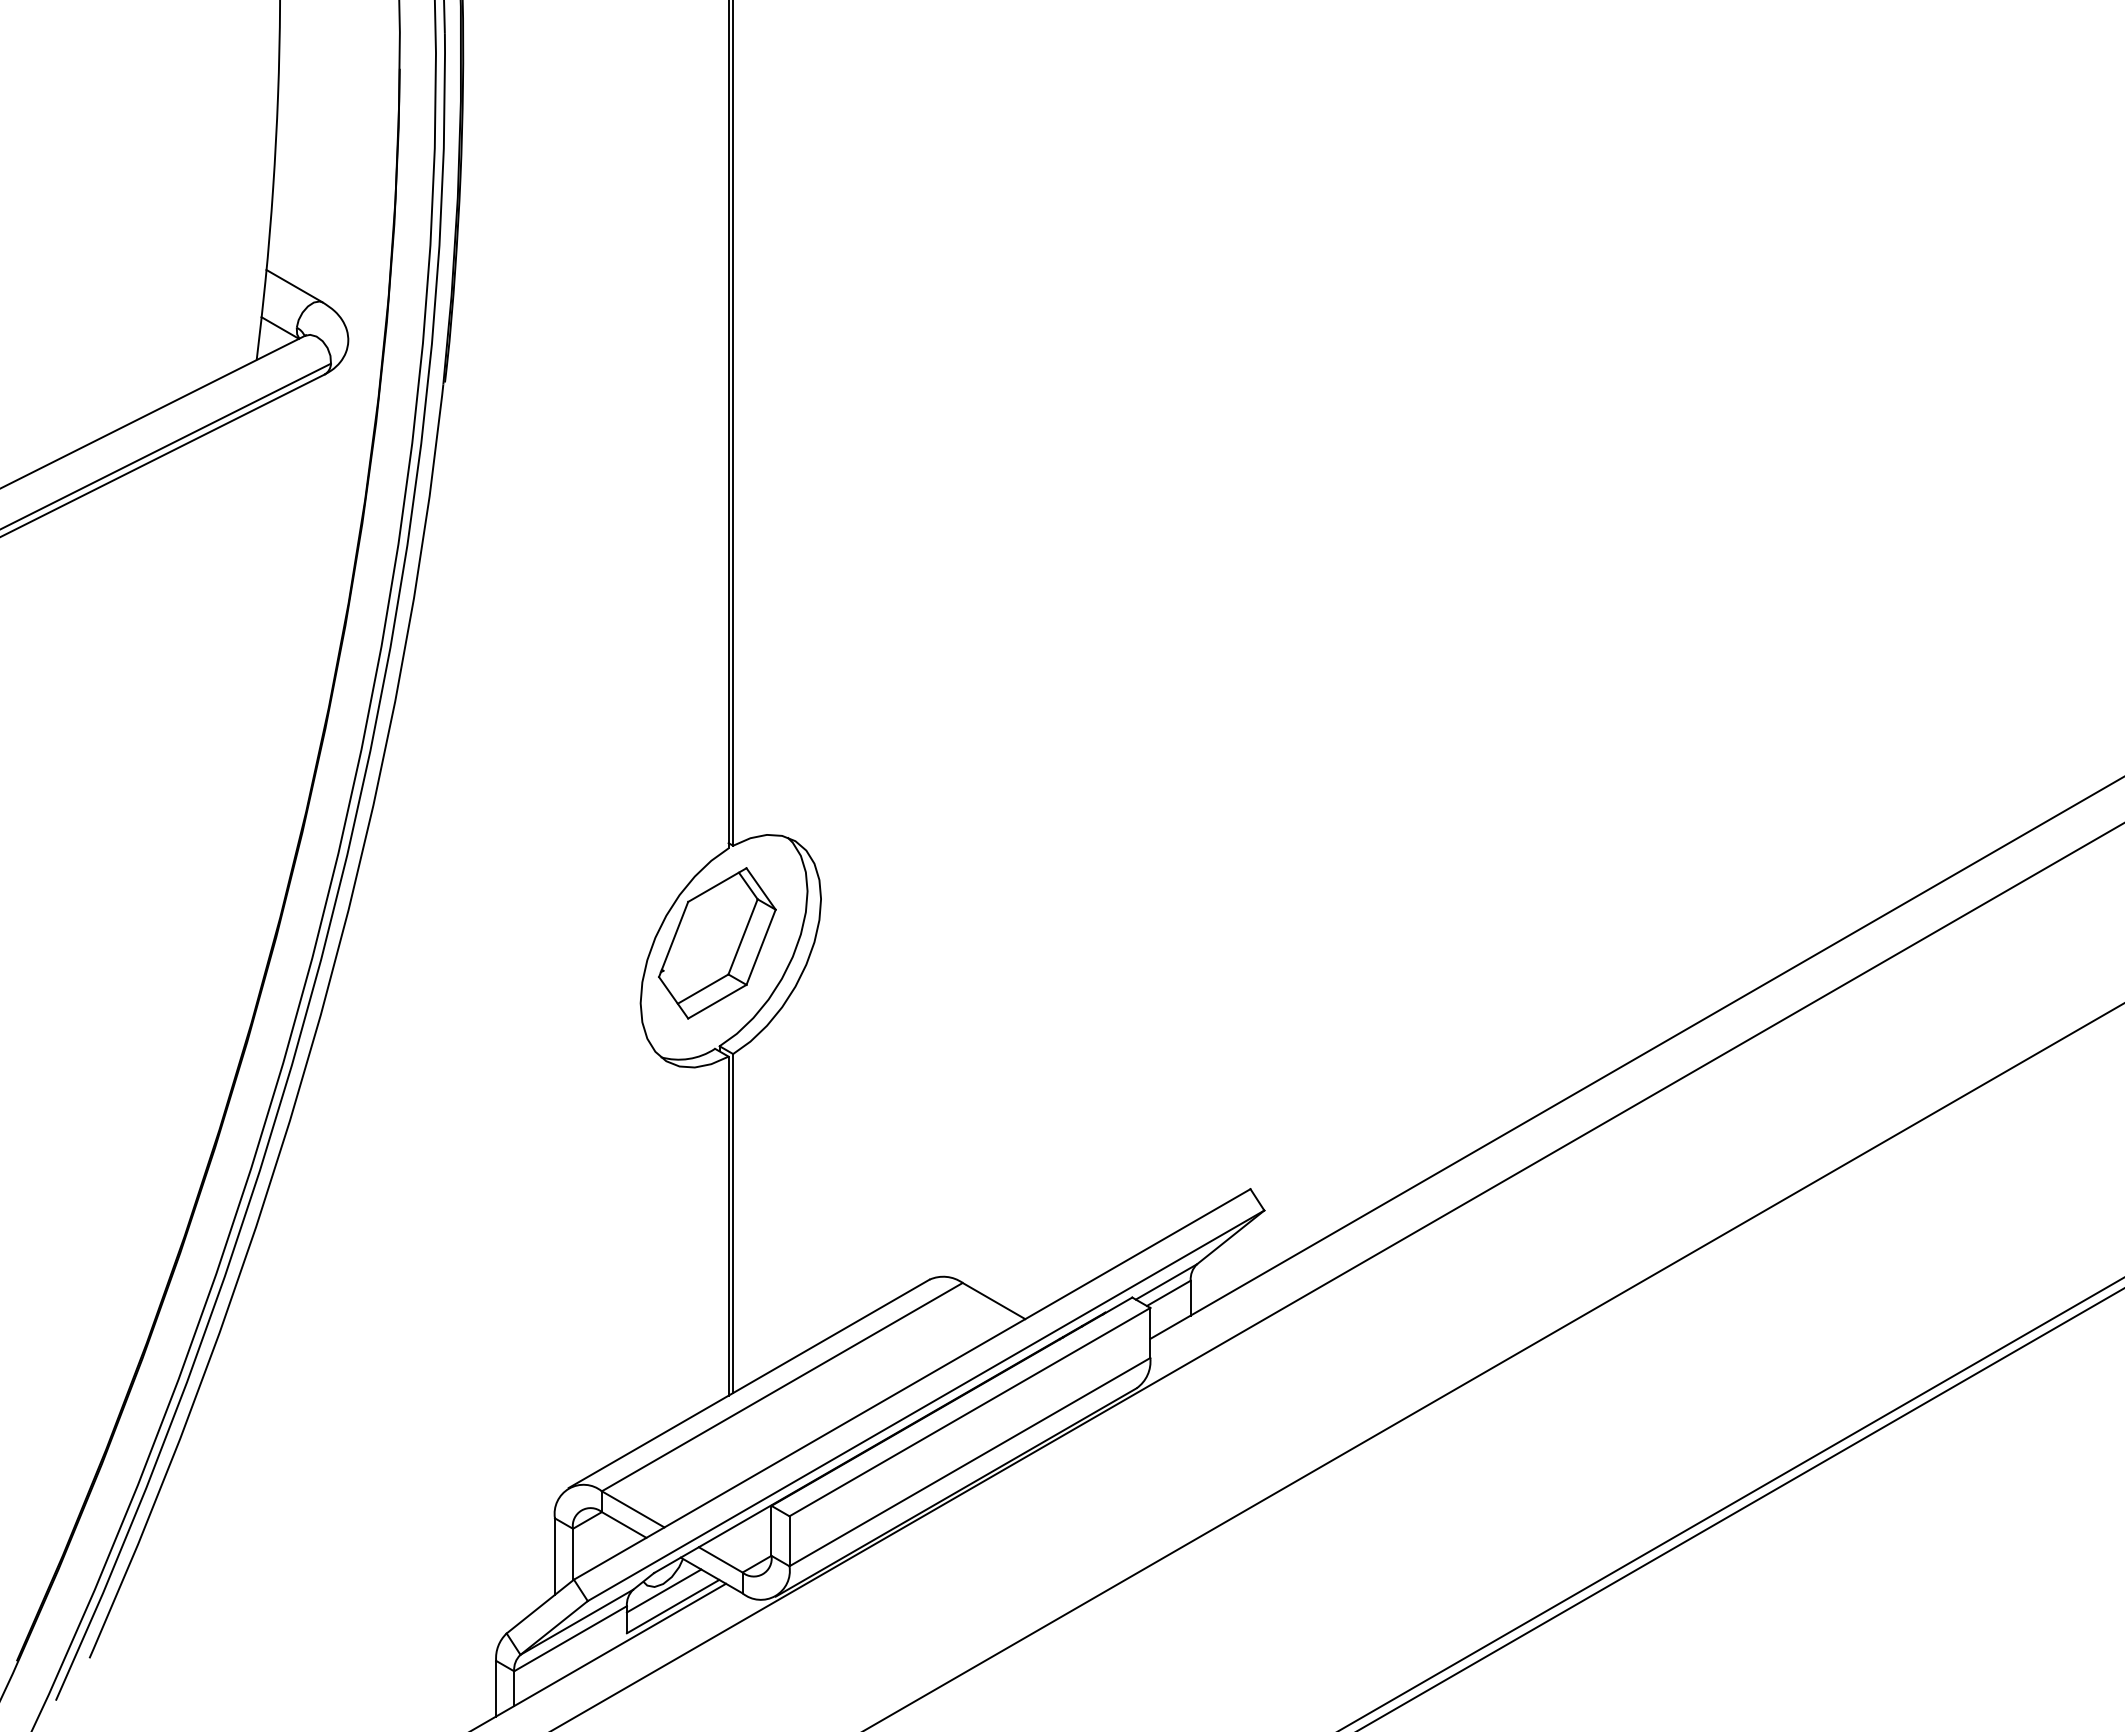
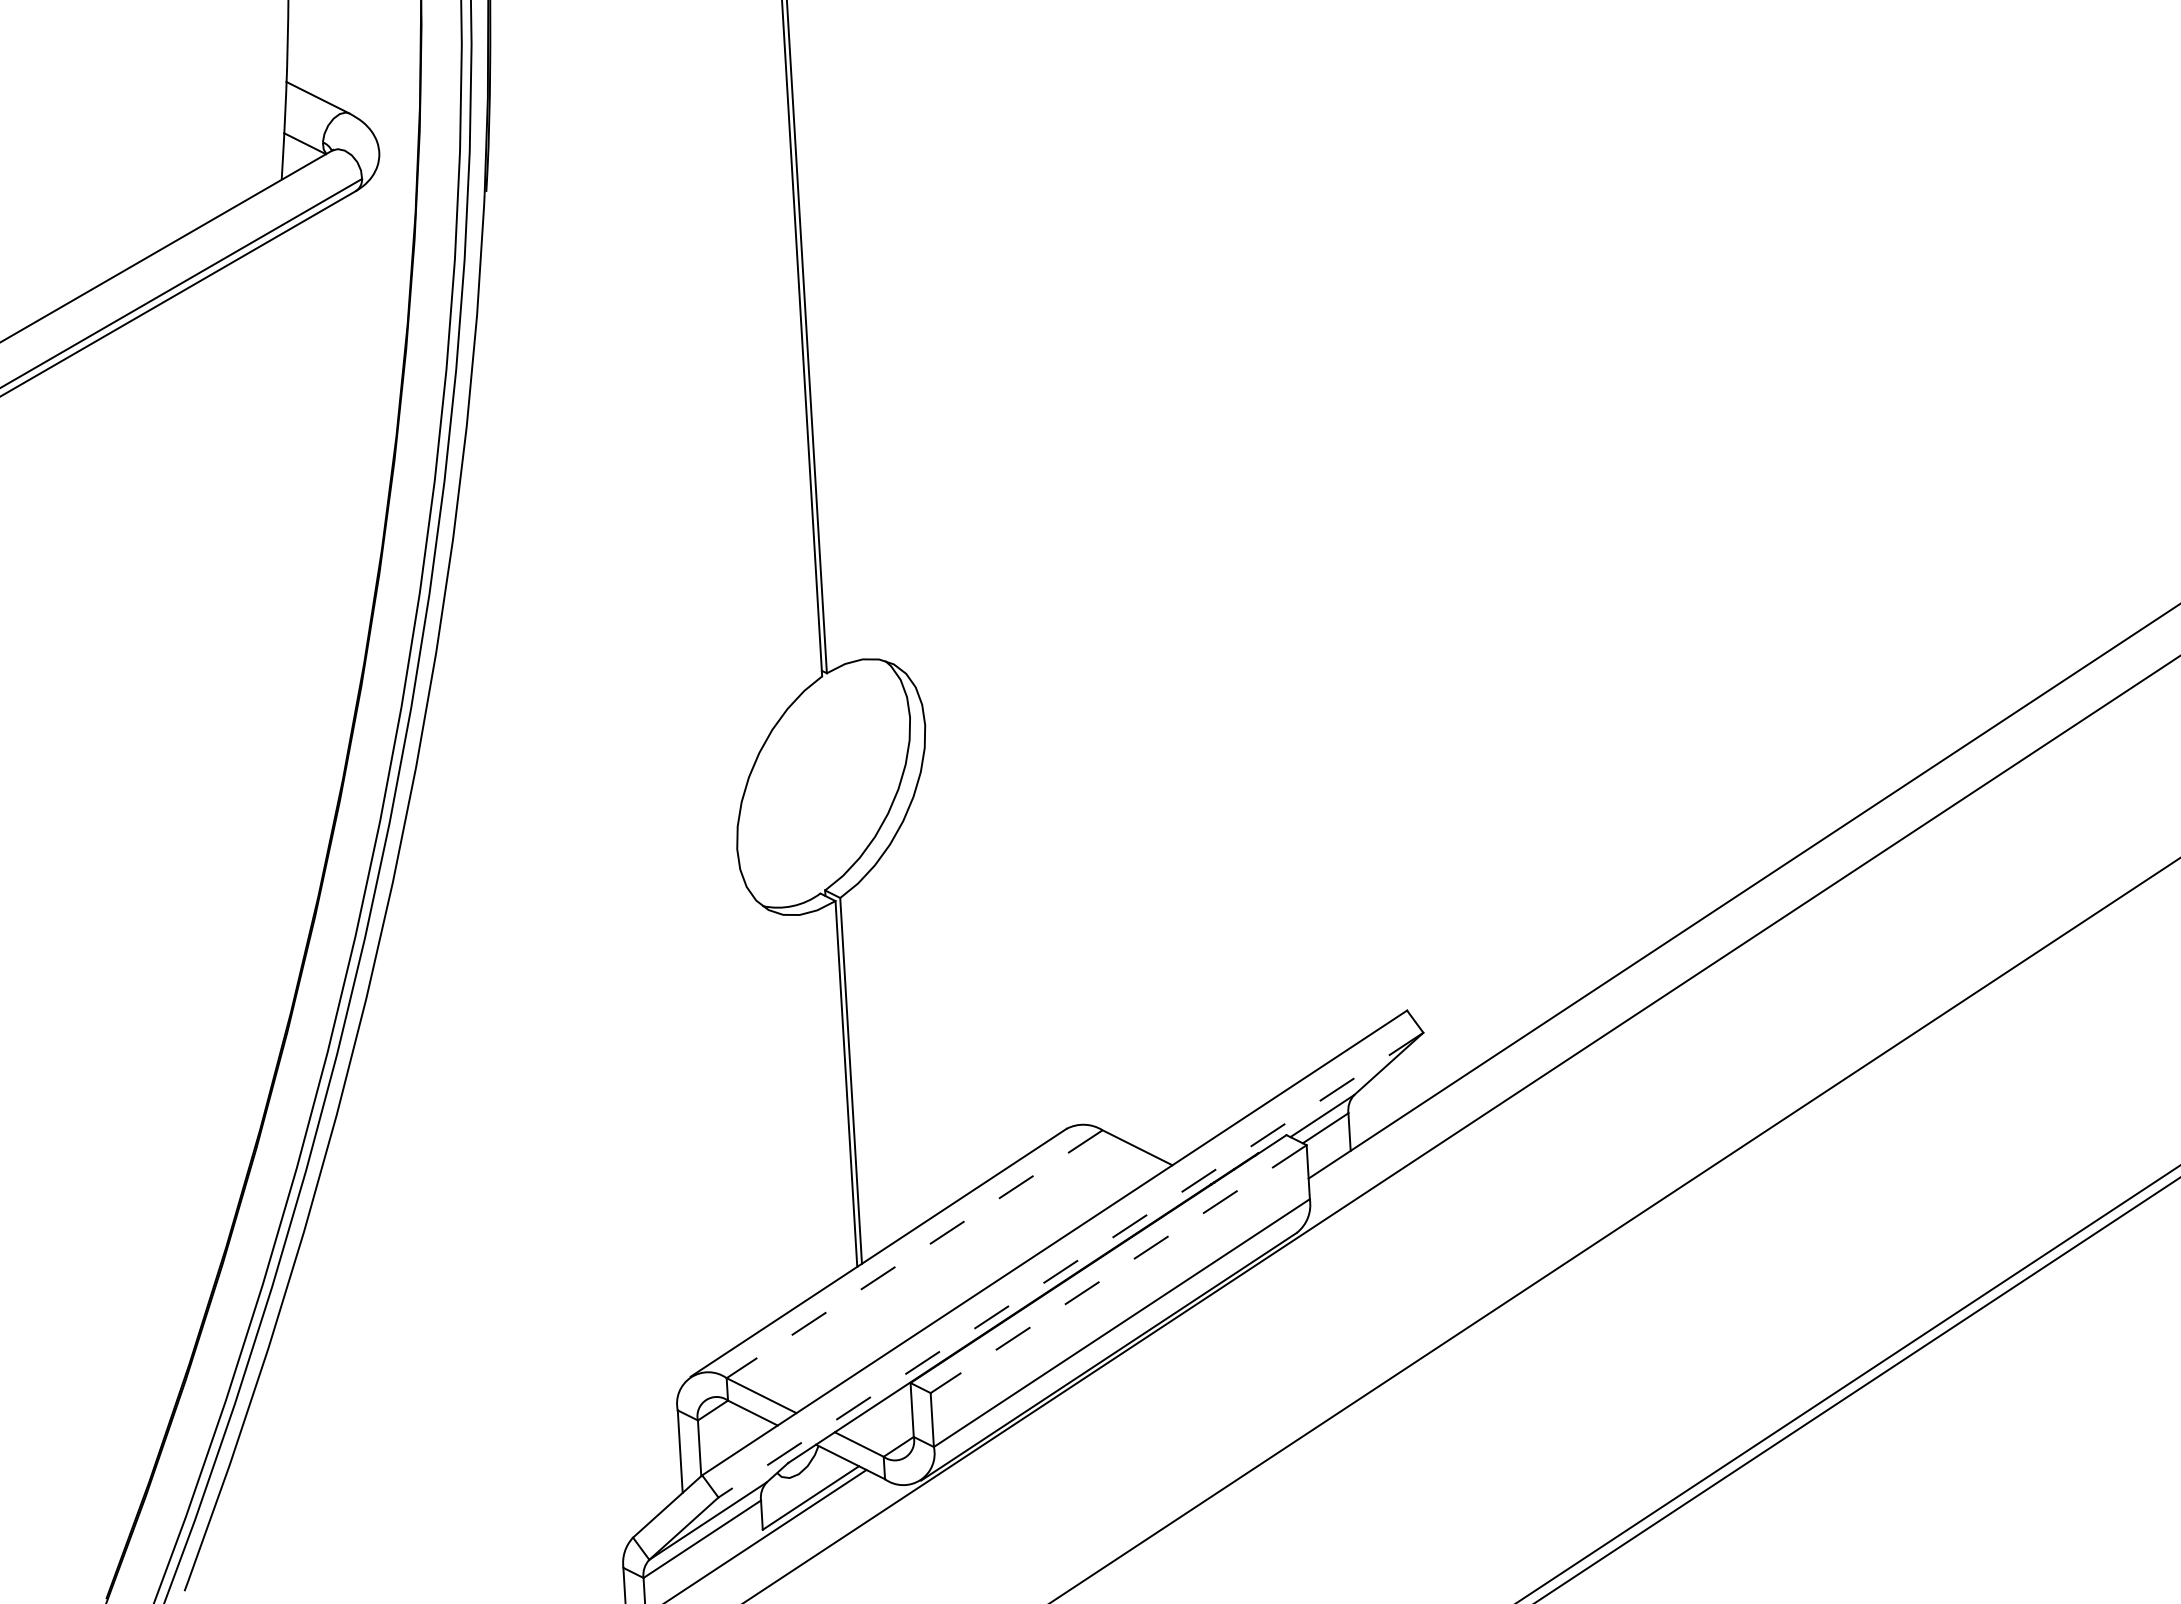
part: (717, 943) -> (816, 779), removed
line: (781, 1387) -> (913, 1254), solid -> dashed
line: (926, 1405) -> (1071, 1264), solid -> dashed
line: (969, 1412) -> (1118, 1269), solid -> dashed
line: (663, 1590) -> (799, 1481), removed

